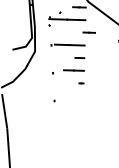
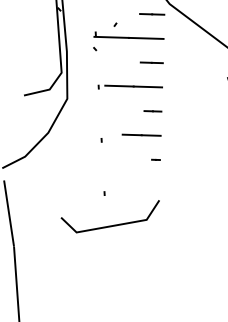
line: (88, 32) -> (150, 62), moved
line: (59, 116) -> (114, 223), added

